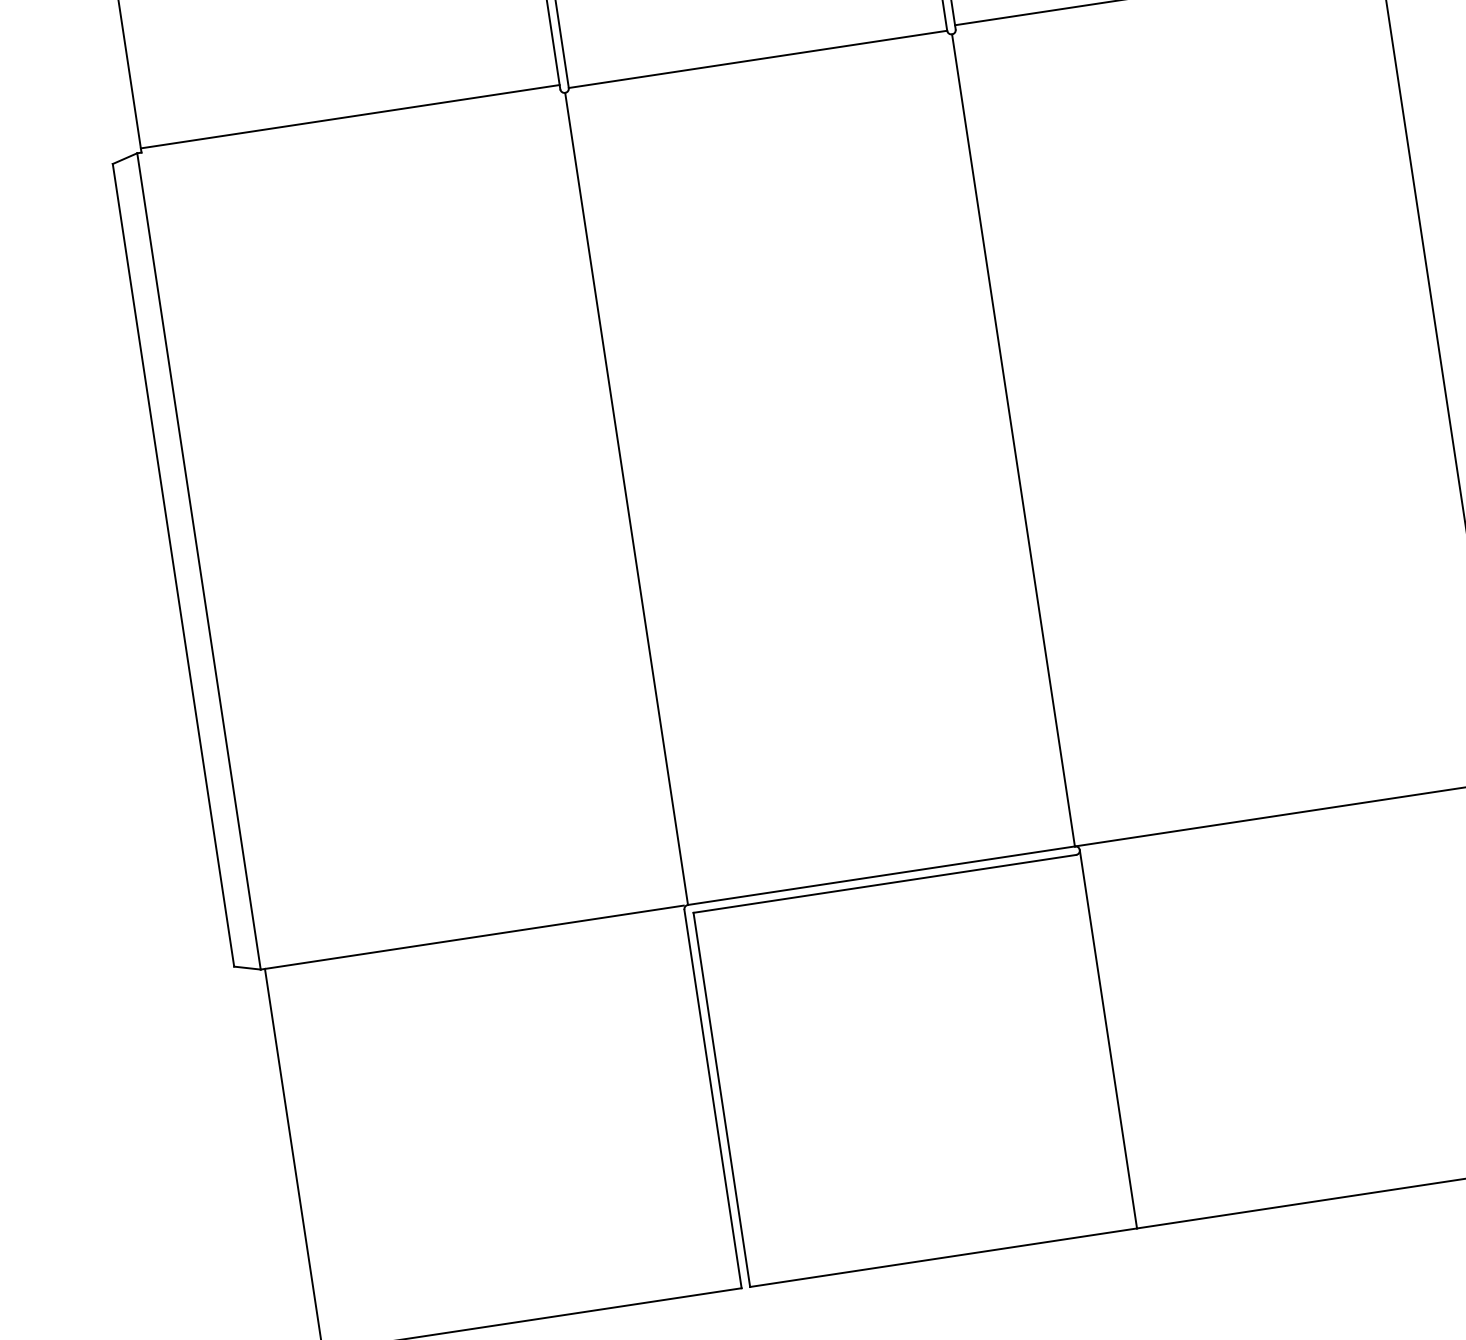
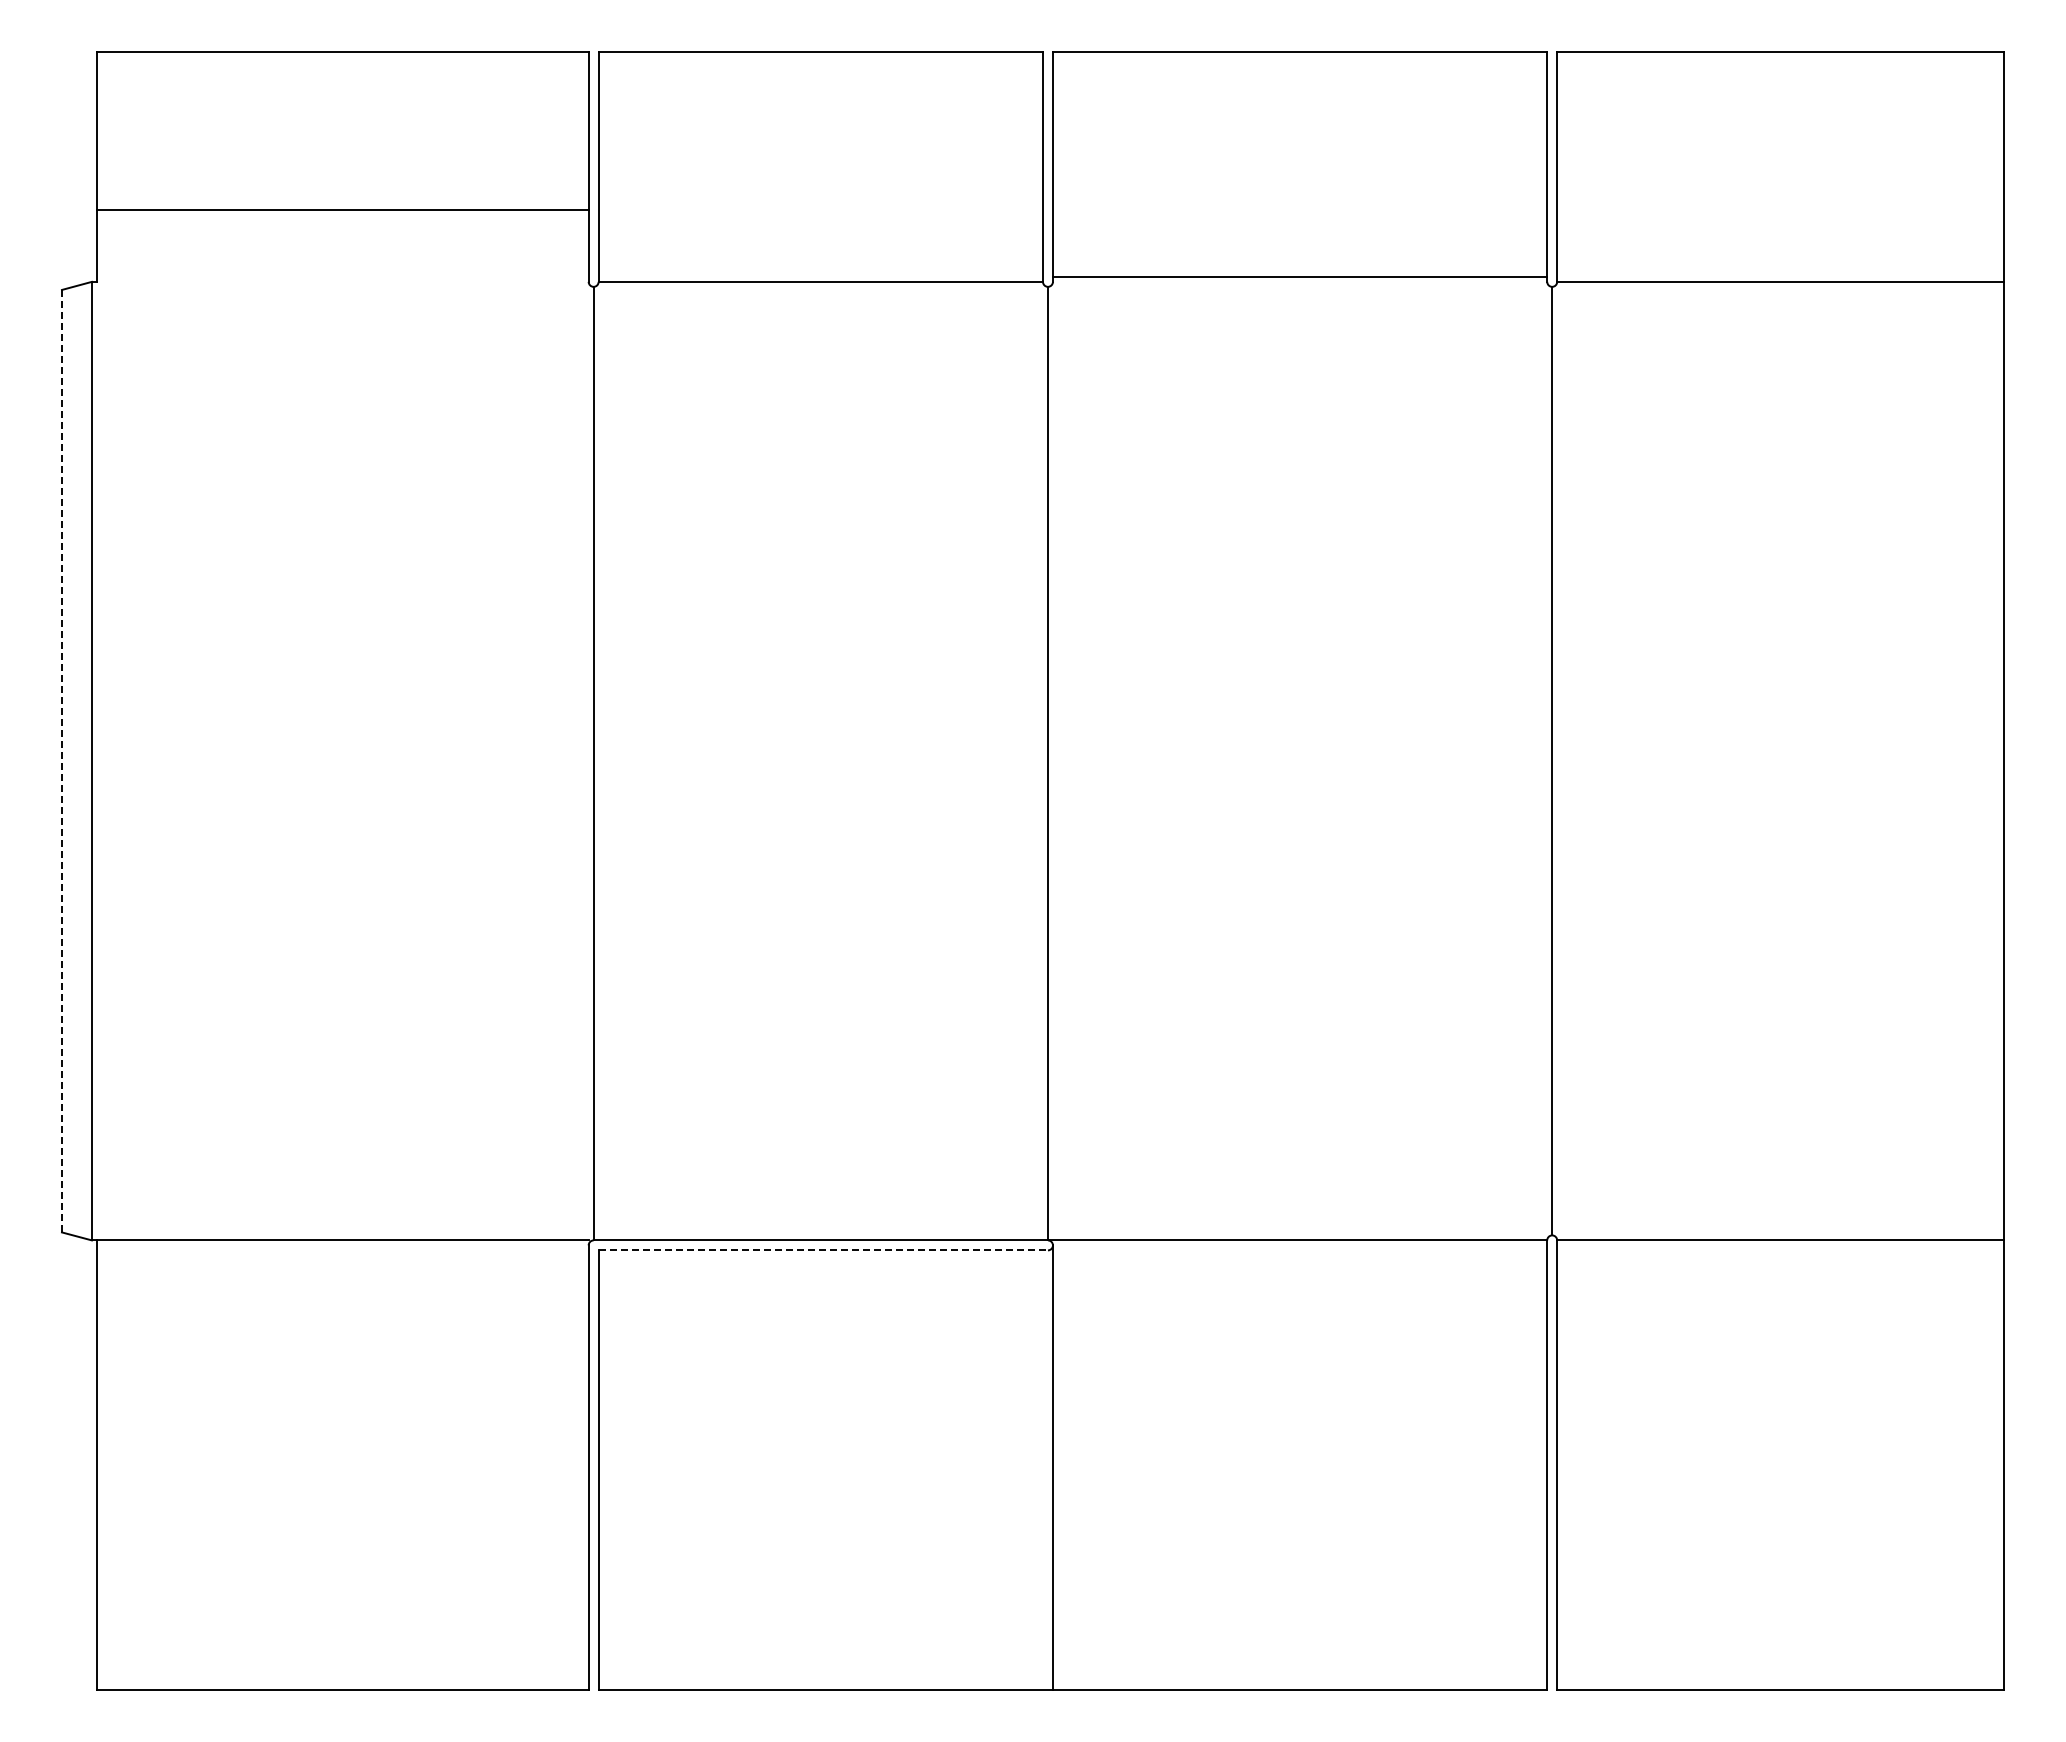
line: (349, 116) -> (342, 209), moved
line: (173, 565) -> (61, 761), solid -> dashed
line: (885, 883) -> (823, 1250), solid -> dashed

